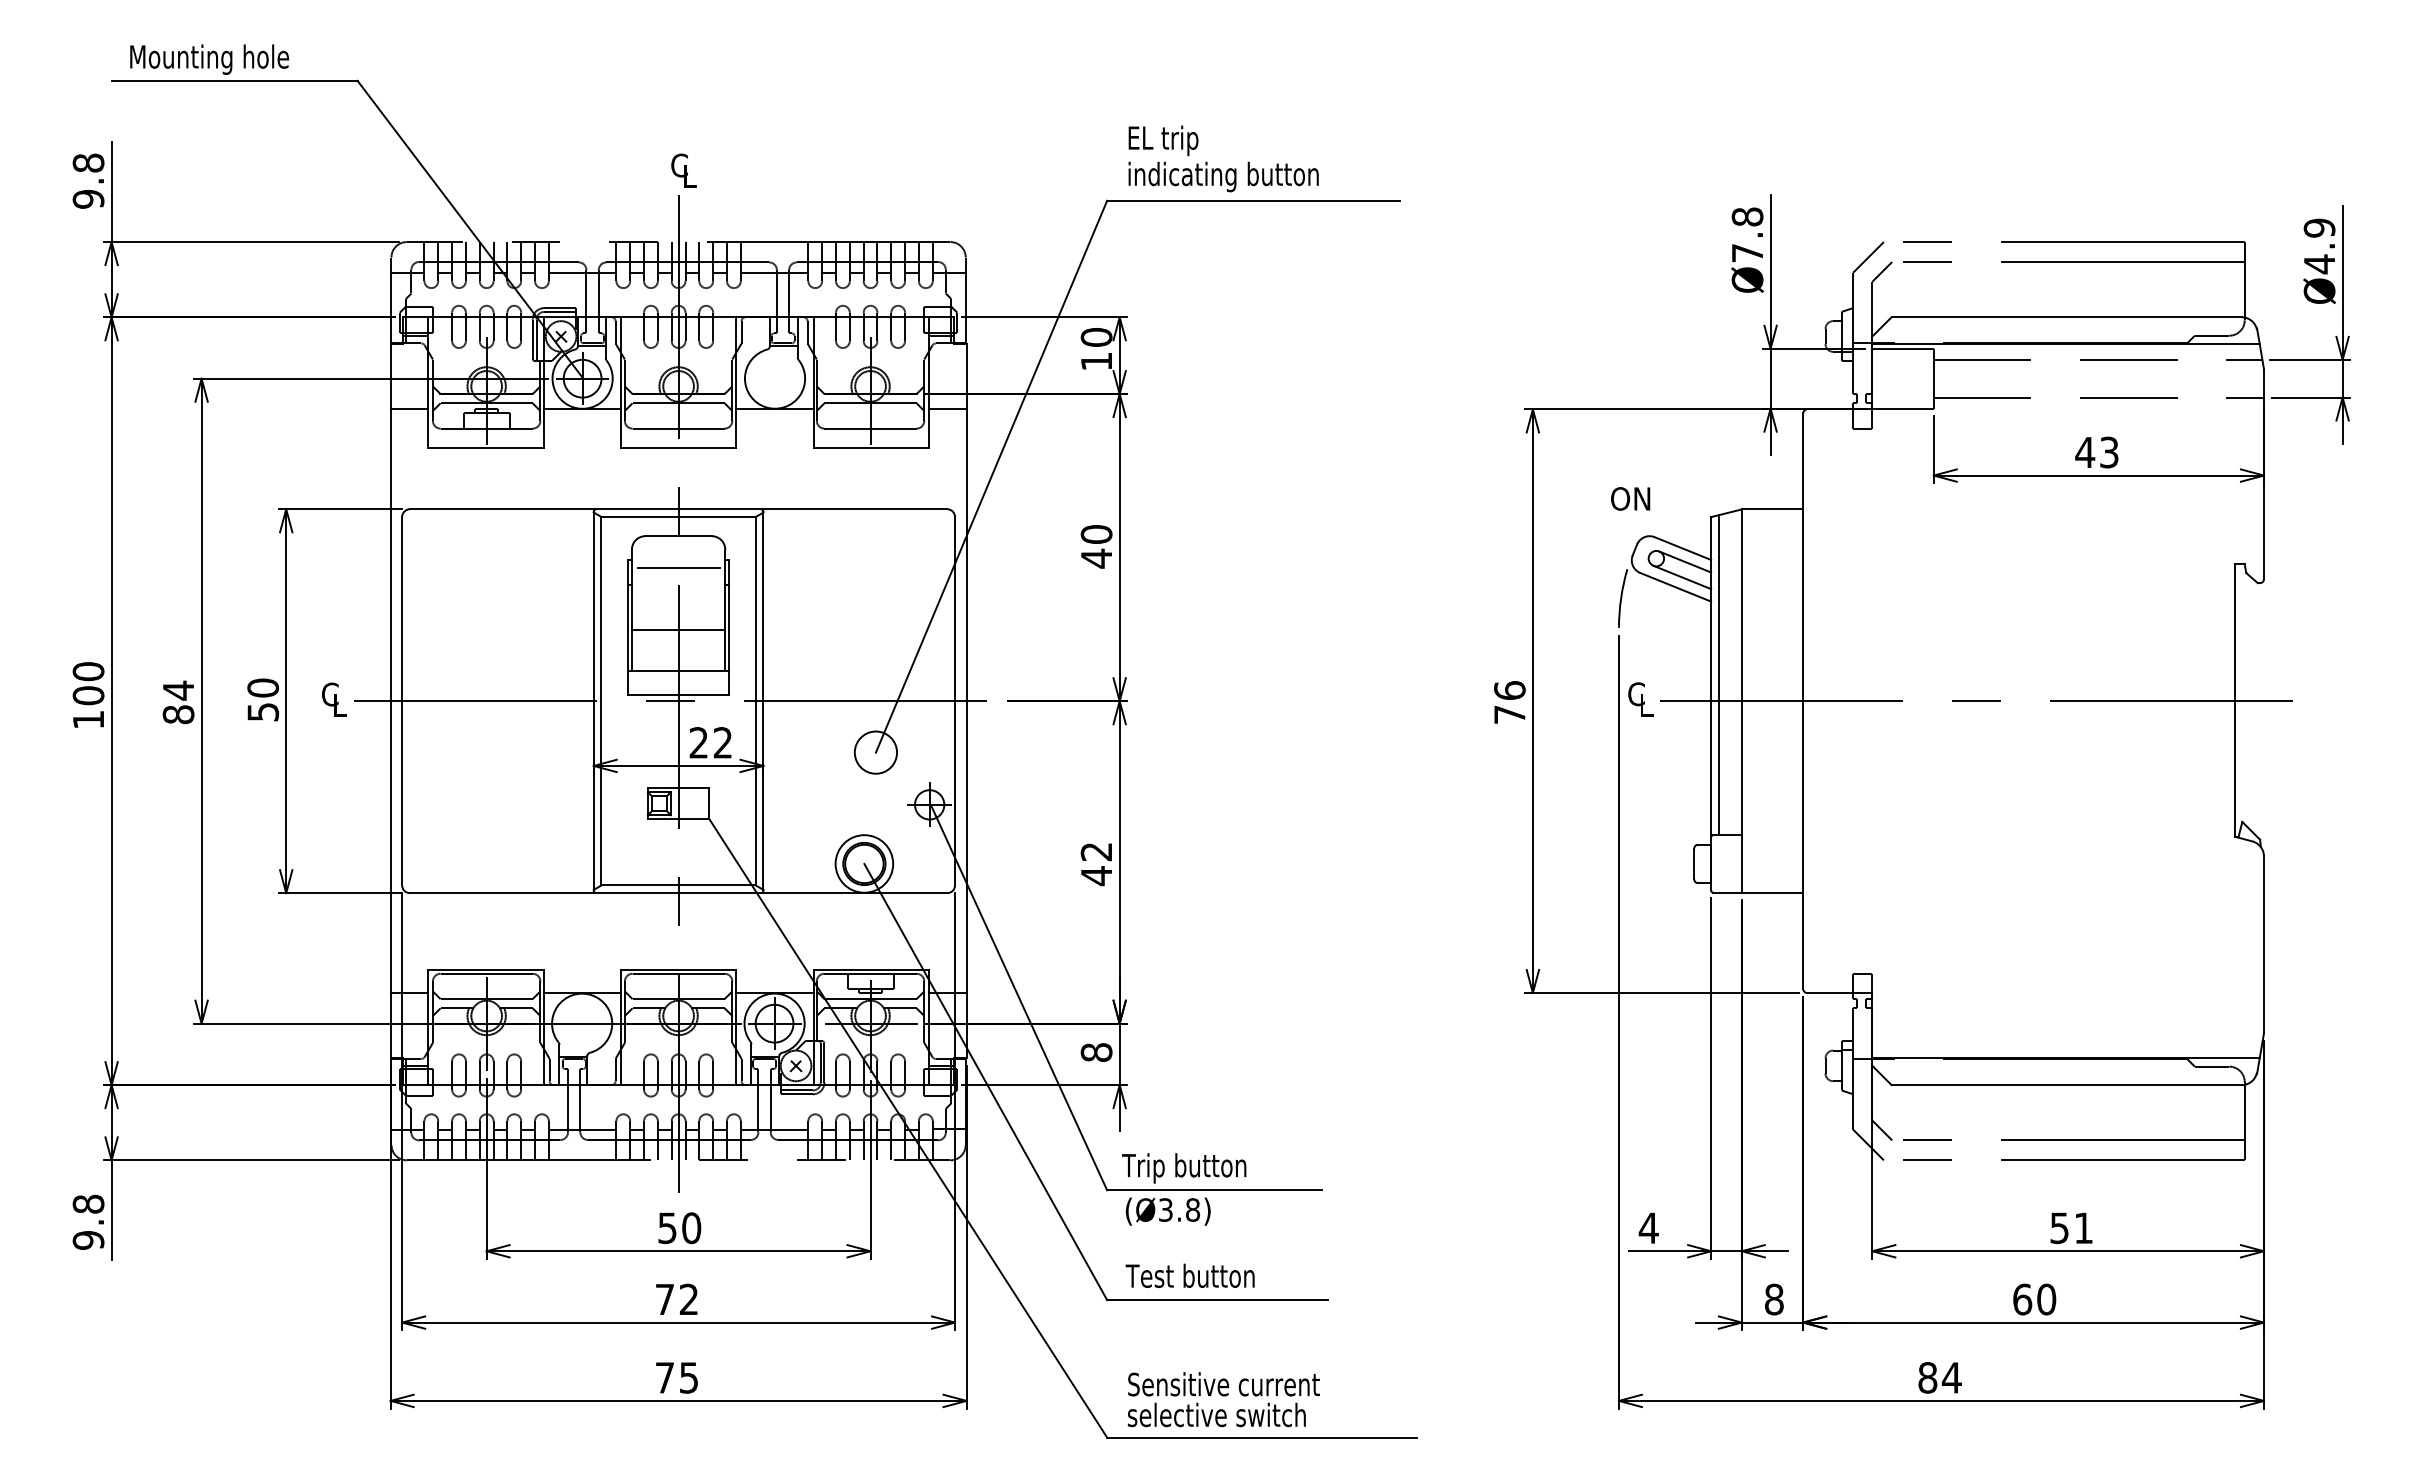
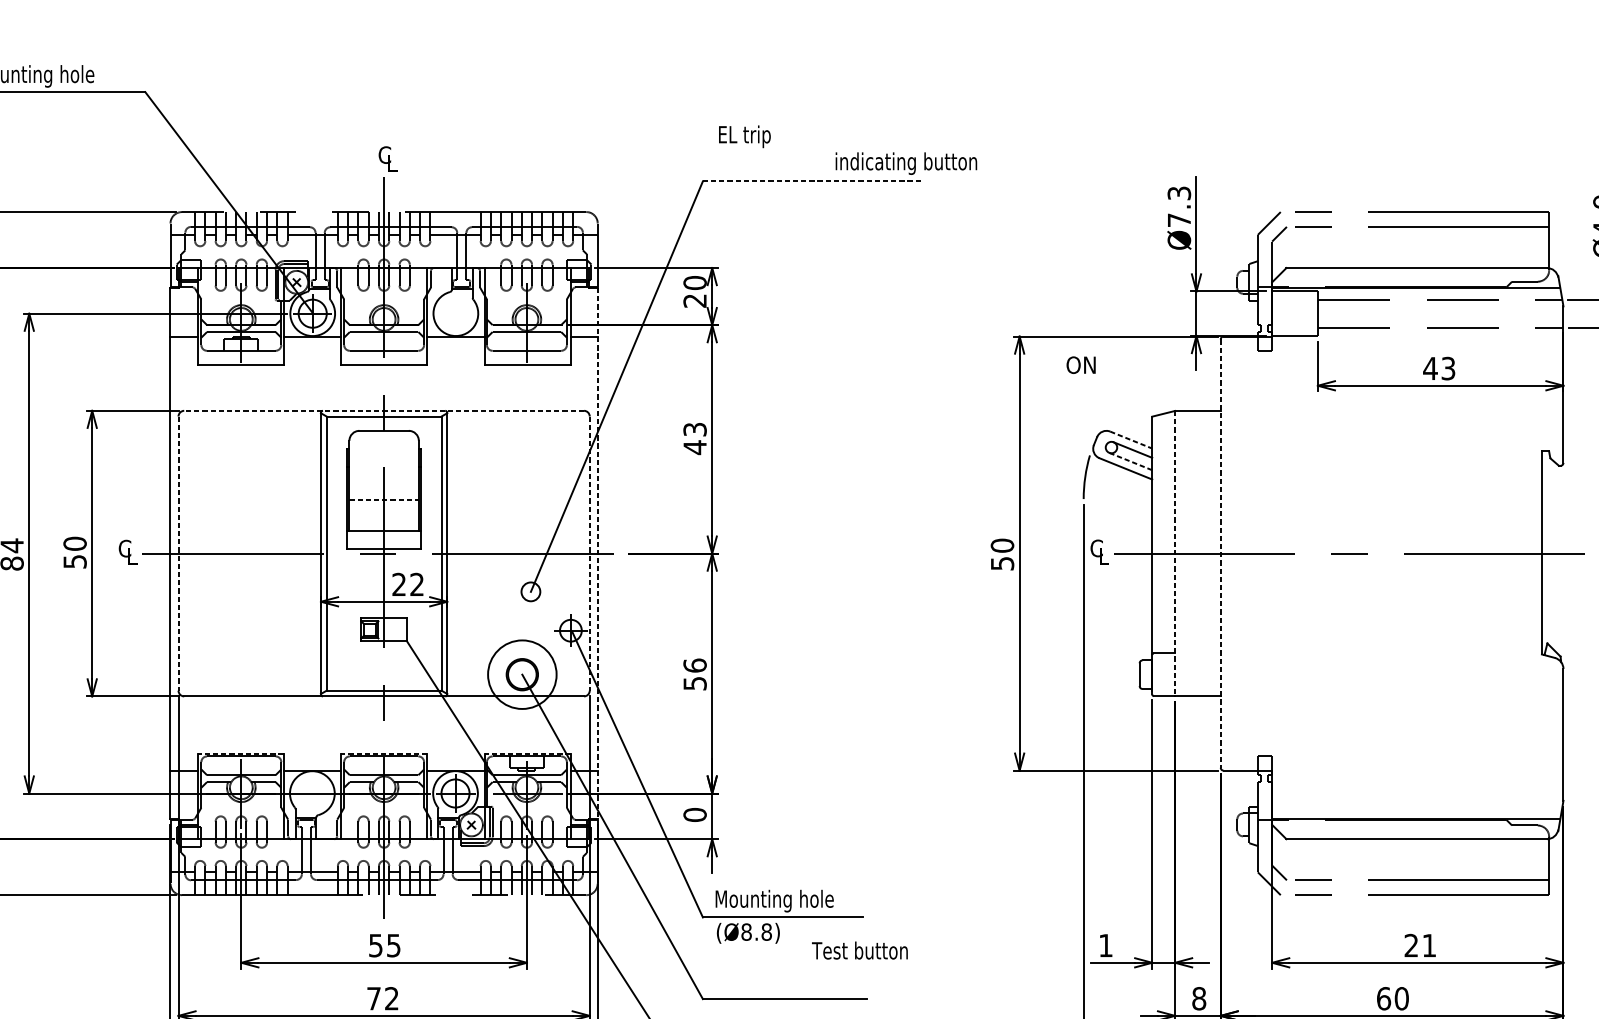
text: (1223, 176) -> (906, 163), moved
line: (1253, 200) -> (811, 181), solid -> dashed
text: (1747, 216) -> (1179, 193), Ø7.8 -> Ø7.3
text: (1095, 361) -> (694, 300), 10 -> 20
text: (1630, 498) -> (1081, 364), moved
line: (678, 509) -> (384, 411), solid -> dashed
text: (1096, 534) -> (695, 429), 40 -> 43
line: (1683, 548) -> (1131, 440), solid -> dashed
line: (678, 567) -> (384, 454), removed
line: (1681, 577) -> (1130, 461), solid -> dashed
line: (678, 629) -> (384, 500), solid -> dashed
line: (1718, 675) -> (1157, 534), removed
line: (402, 701) -> (178, 553), solid -> dashed
line: (955, 701) -> (590, 553), solid -> dashed
line: (966, 701) -> (598, 553), solid -> dashed
line: (1741, 701) -> (1174, 553), solid -> dashed
line: (1803, 701) -> (1220, 553), solid -> dashed
text: (1509, 702) -> (1002, 554), 76 -> 50
circle: (875, 752) -> (530, 591), size x0.6
circle: (864, 863) -> (522, 674), size x1.6
text: (1096, 864) -> (695, 675), 42 -> 56
line: (485, 969) -> (240, 753), solid -> dashed
line: (678, 969) -> (384, 753), solid -> dashed
line: (871, 969) -> (527, 753), solid -> dashed
text: (1096, 1052) -> (695, 814), 8 -> 0
text: (1202, 1168) -> (773, 901), Trip button -> Mounting hole
text: (1165, 1209) -> (746, 931), (Ø3.8) -> (Ø8.8)
text: (1648, 1227) -> (1105, 945), 4 -> 1
text: (691, 1228) -> (393, 945), 50 -> 55
text: (2059, 1228) -> (1411, 945), 51 -> 21
text: (1189, 1275) -> (859, 950), moved

